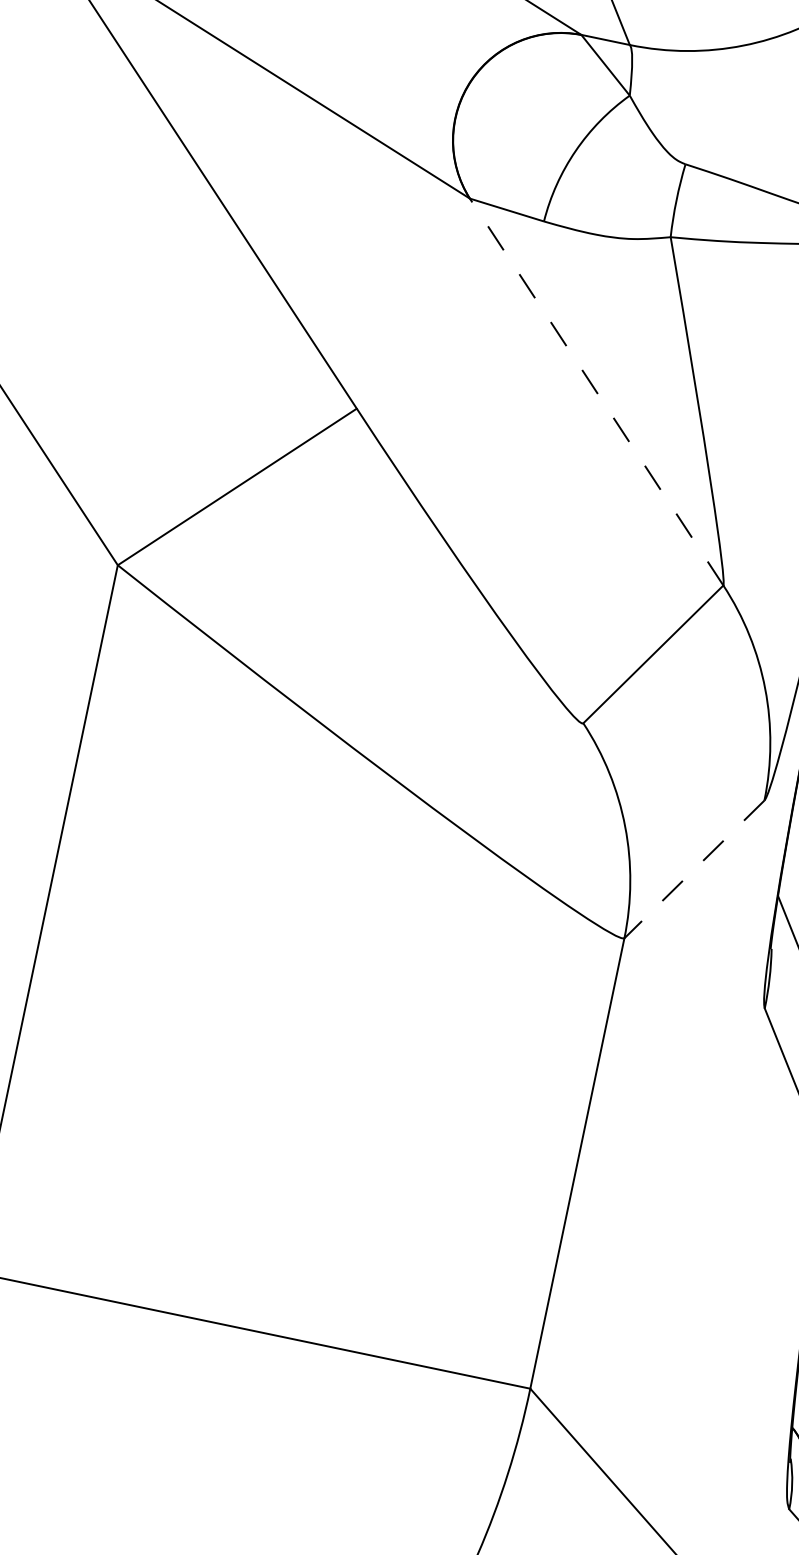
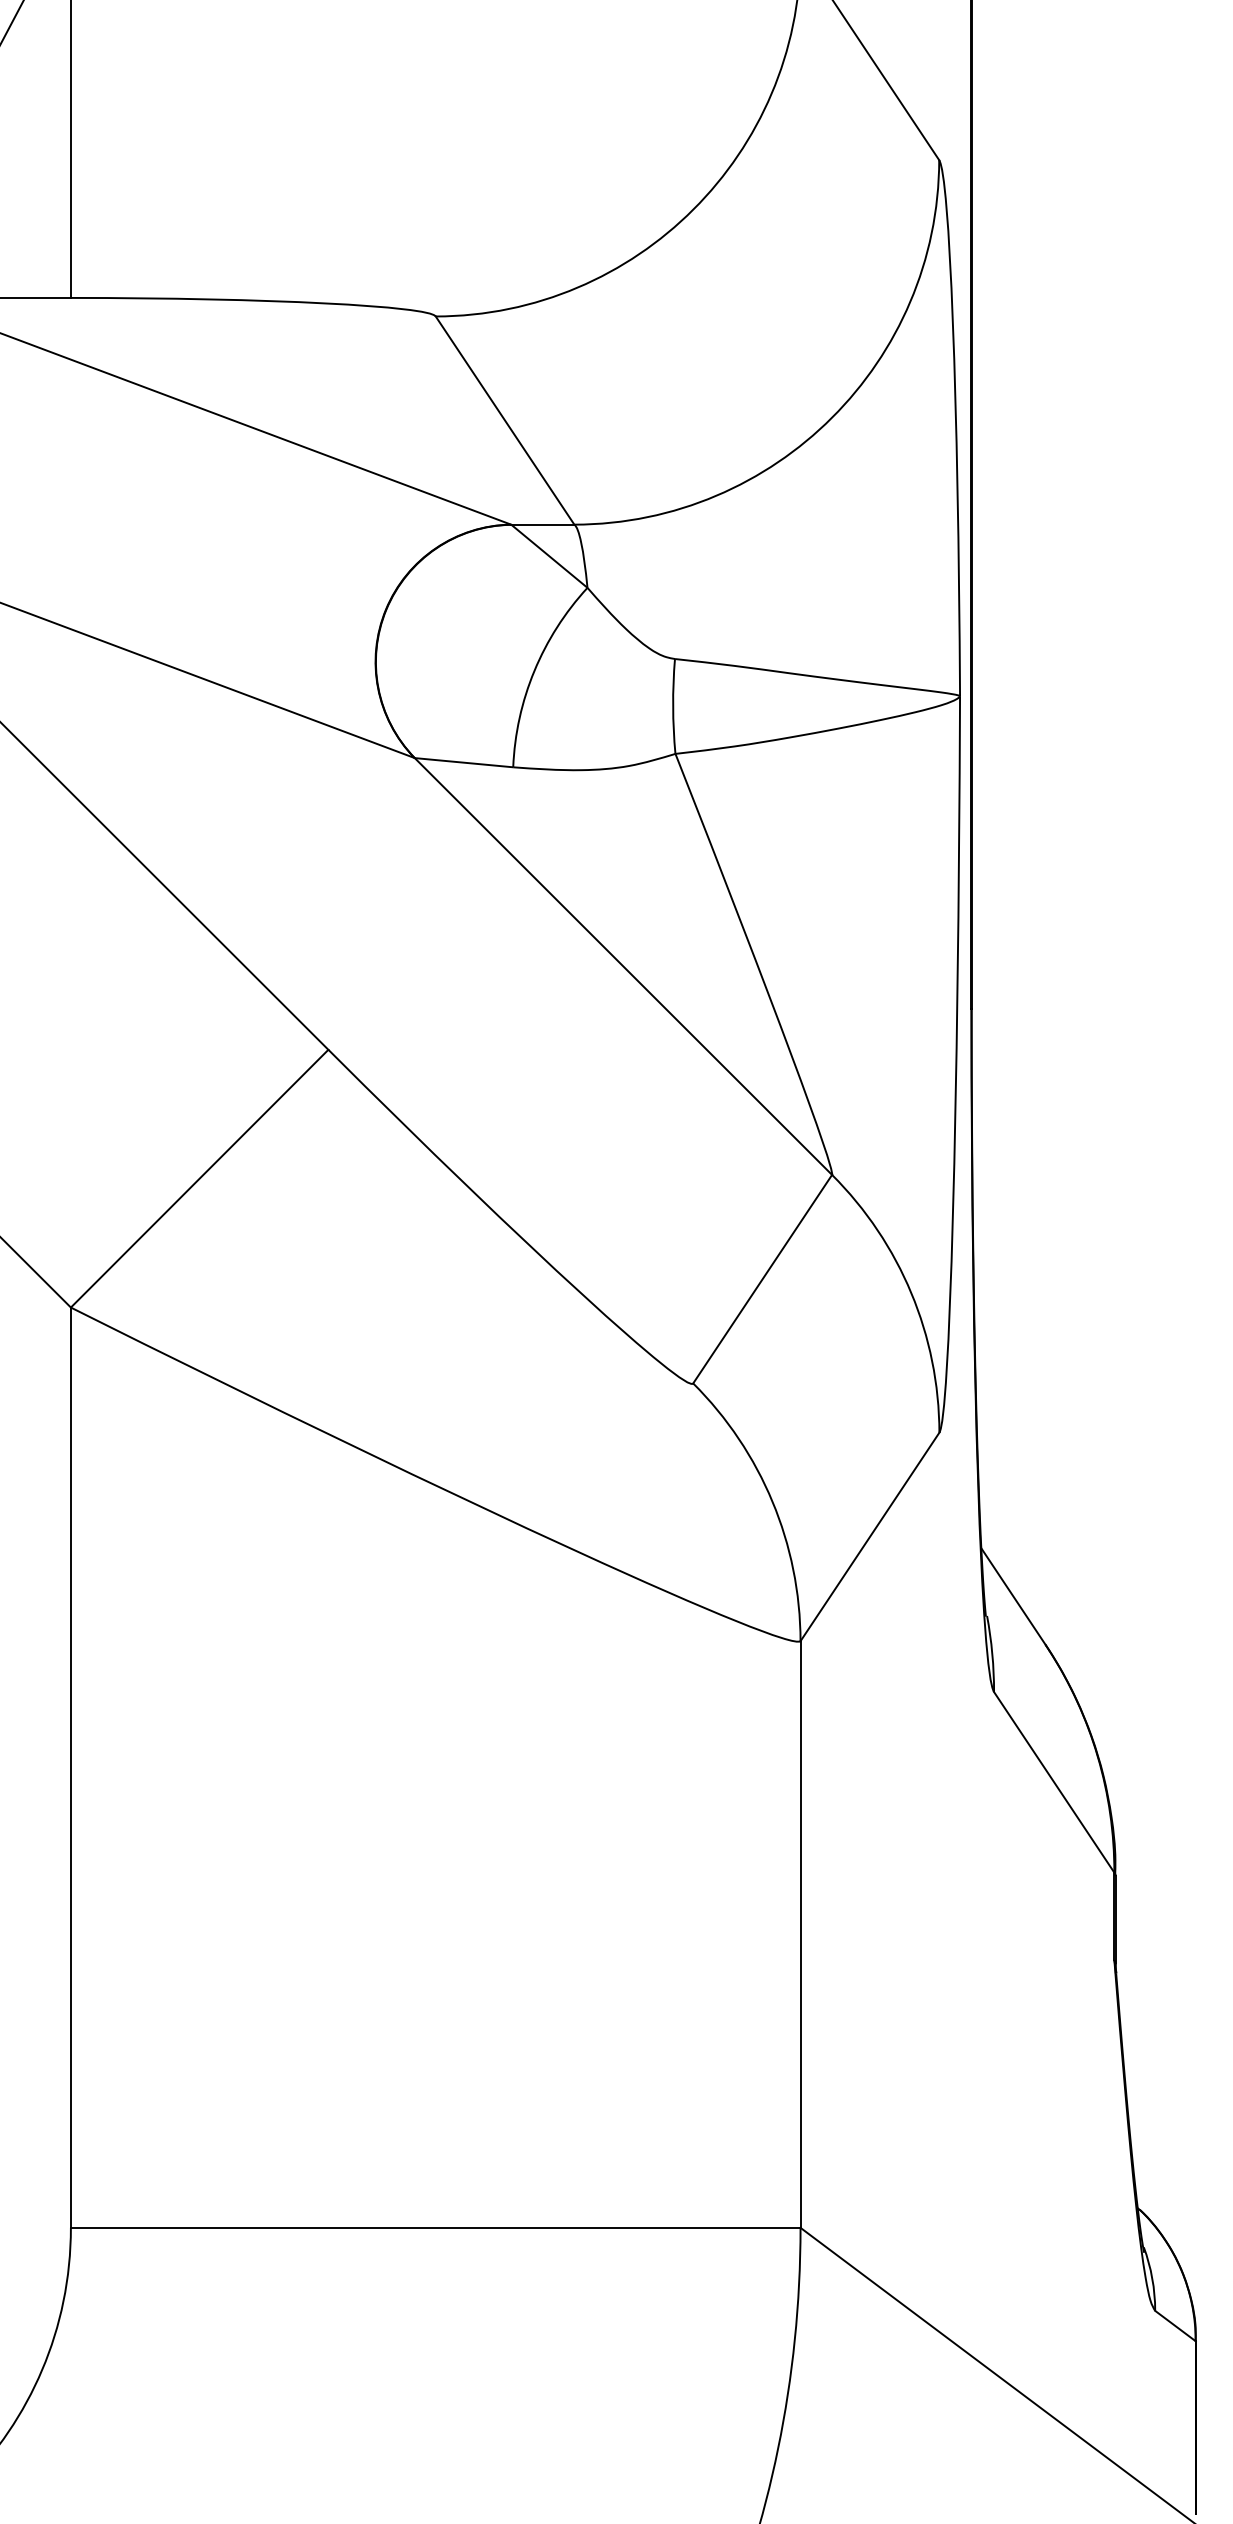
line: (596, 392) -> (623, 966), dashed -> solid
line: (693, 869) -> (869, 1537), dashed -> solid

